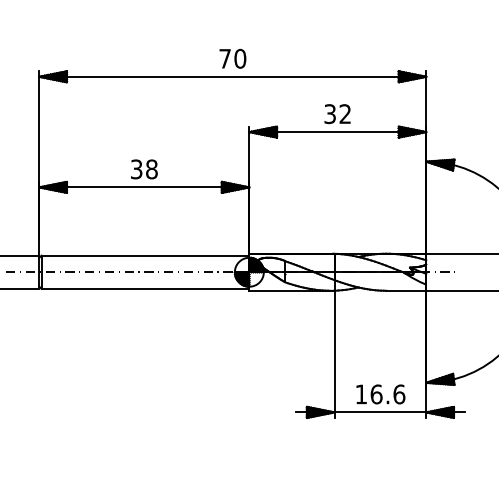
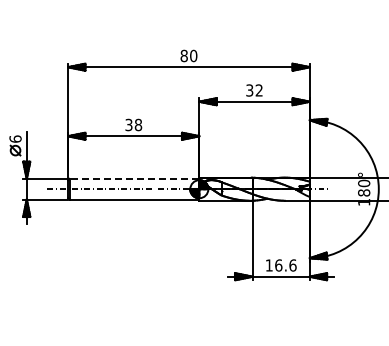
text: (223, 58) -> (183, 55), 70 -> 80
line: (145, 255) -> (134, 178), solid -> dashed

